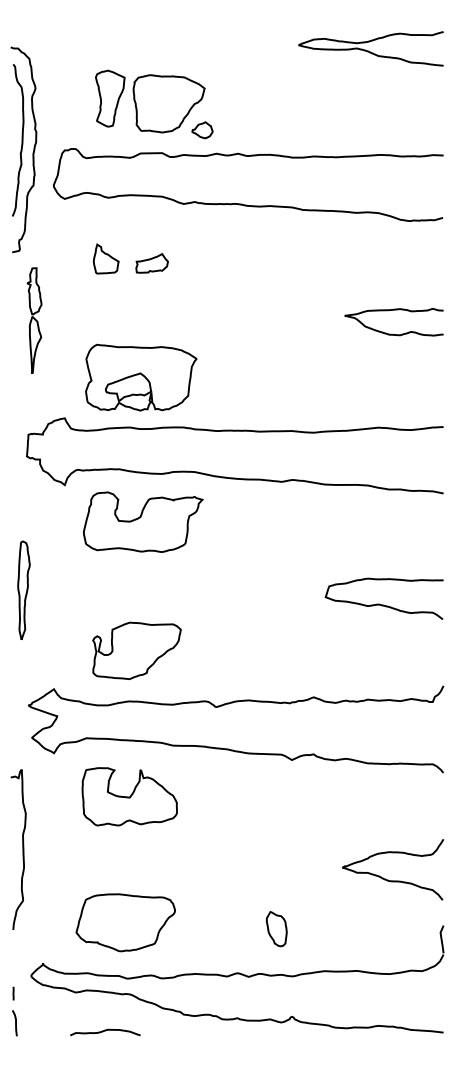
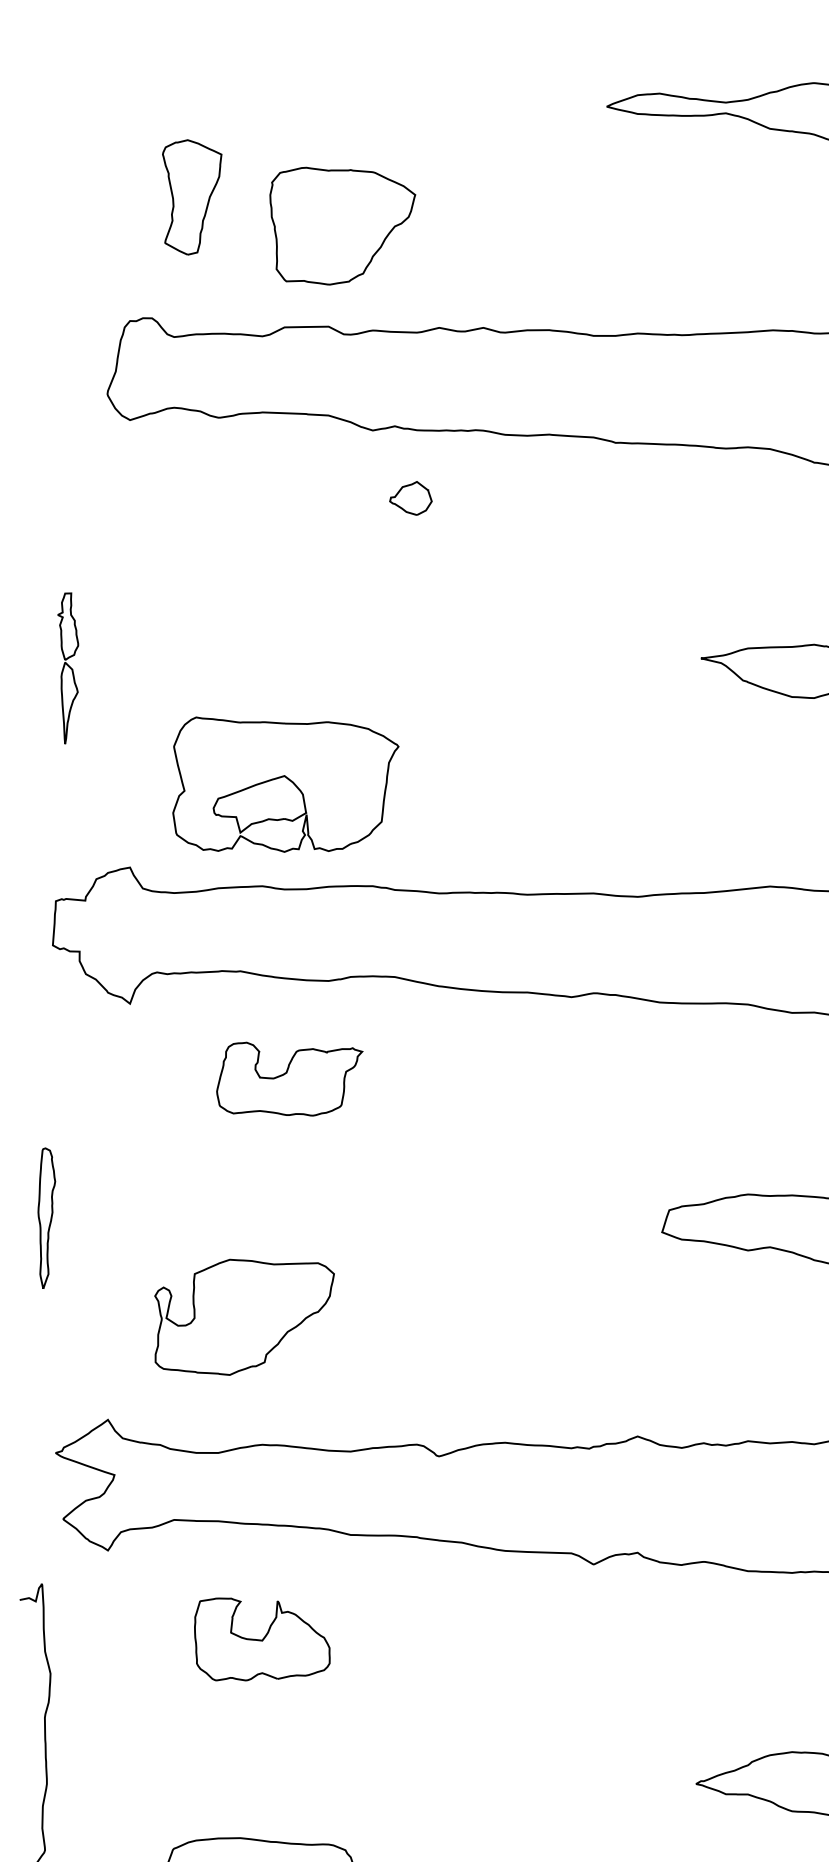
part: (110, 98) -> (192, 196), moved
part: (202, 130) -> (410, 498), moved
part: (23, 149) -> (45, 319), removed
part: (105, 258) -> (213, 541), removed
part: (151, 263) -> (306, 551), removed
part: (34, 320) -> (68, 668), size x0.7
part: (142, 521) -> (288, 1077), size x0.6
part: (23, 589) -> (45, 1216), size x0.7
part: (136, 650) -> (243, 1316), moved
part: (129, 796) -> (261, 1638), size x0.7

